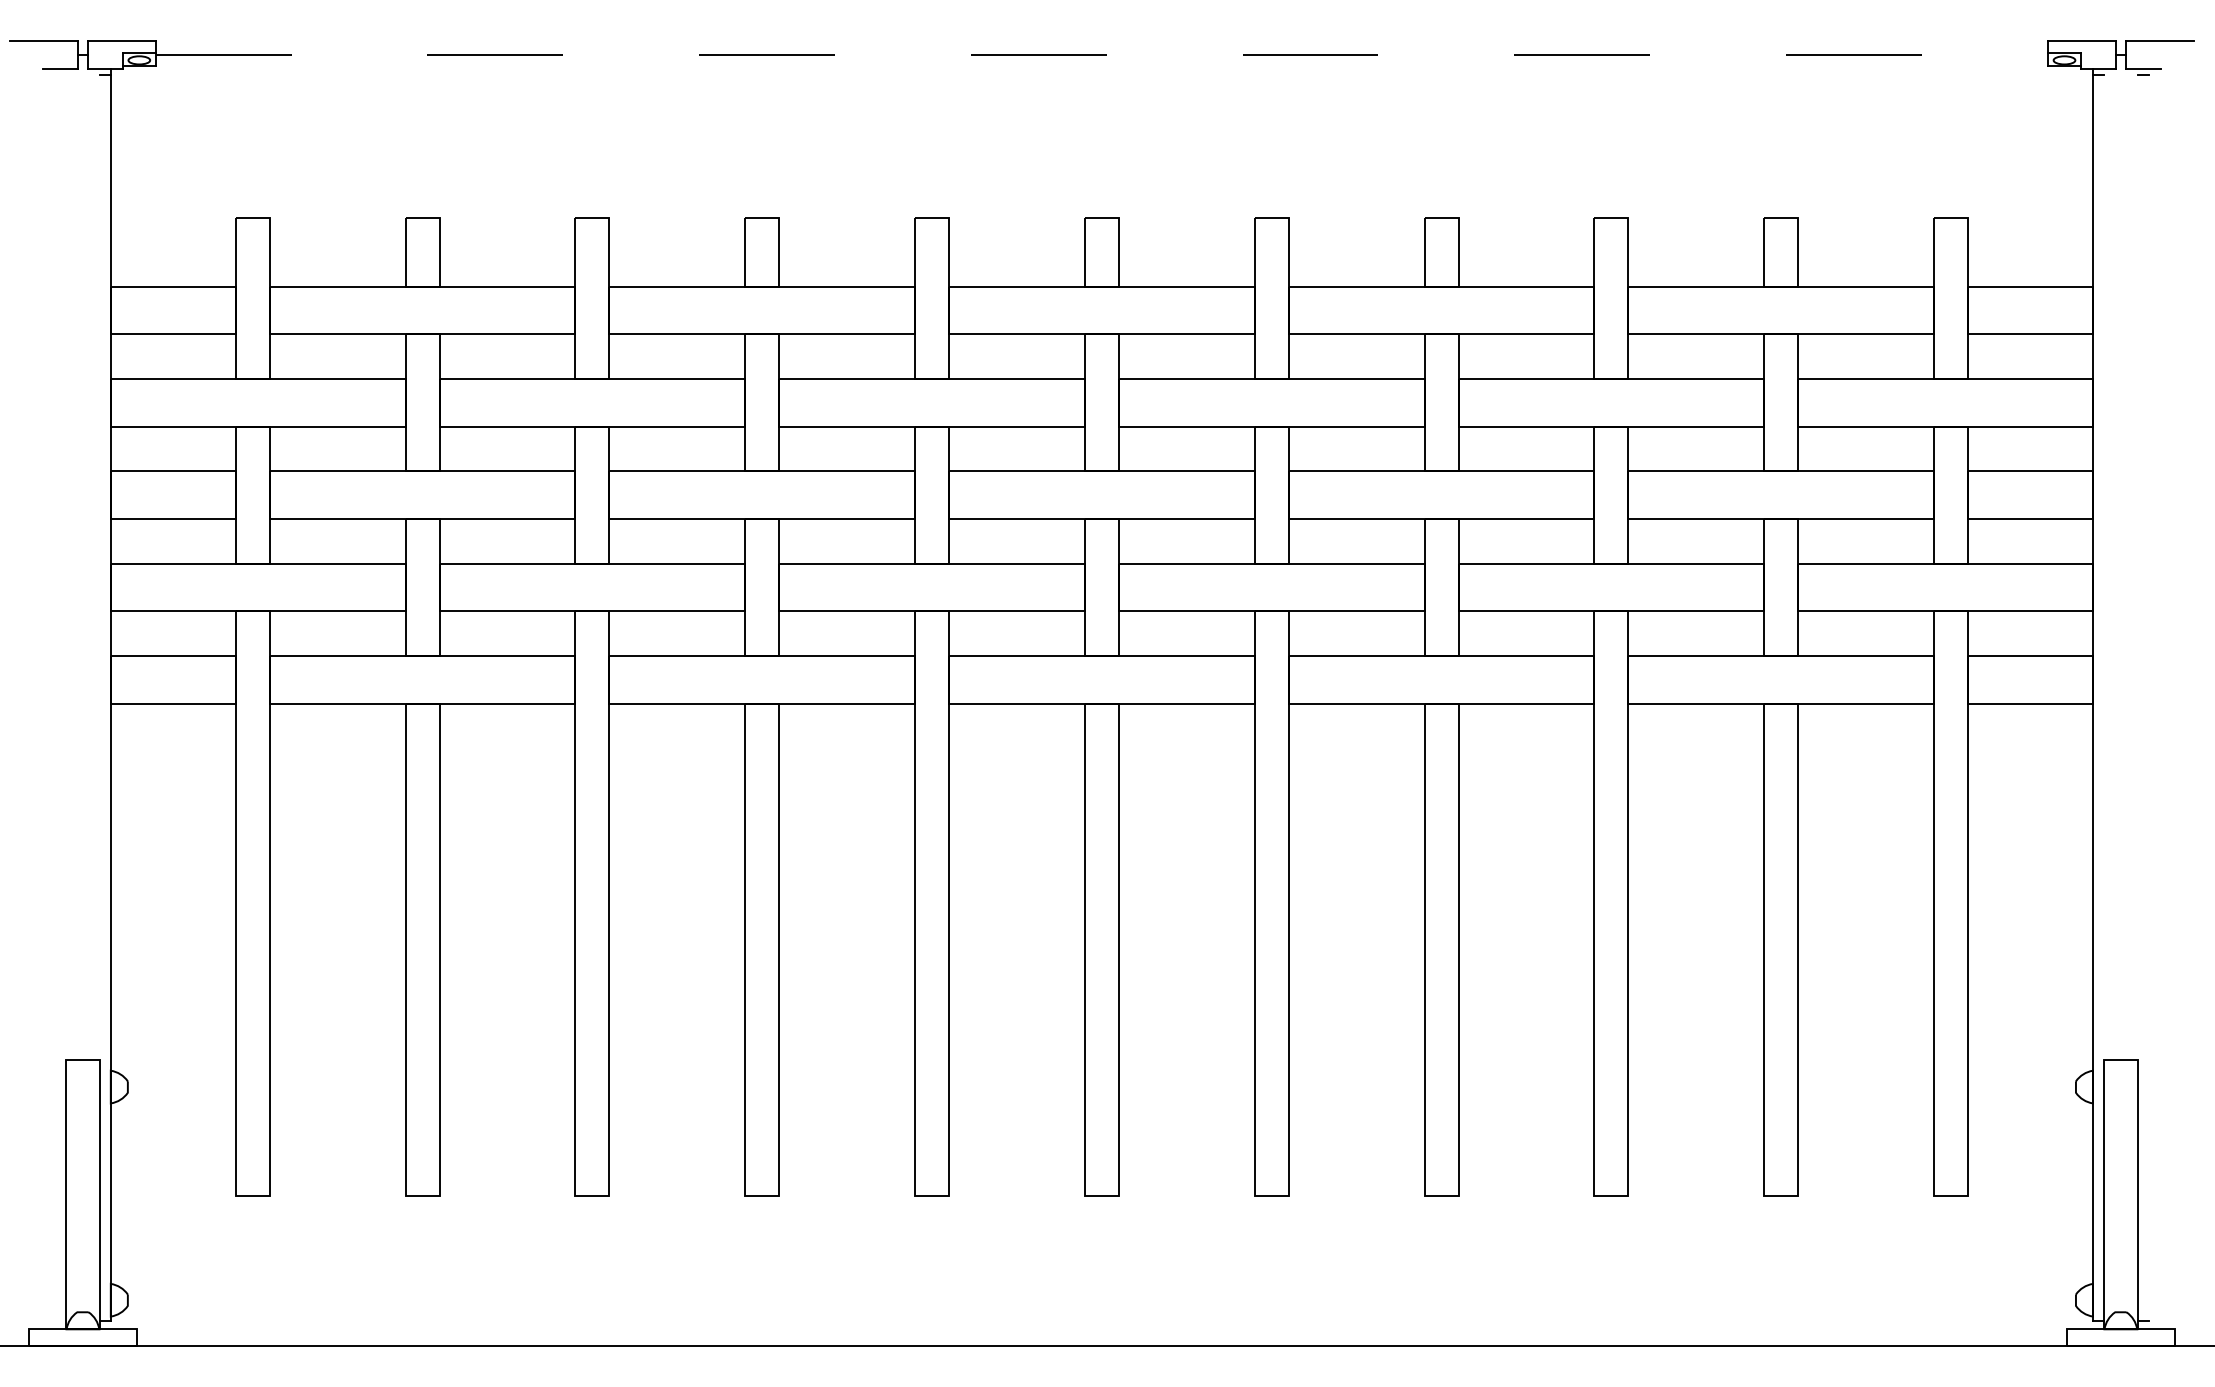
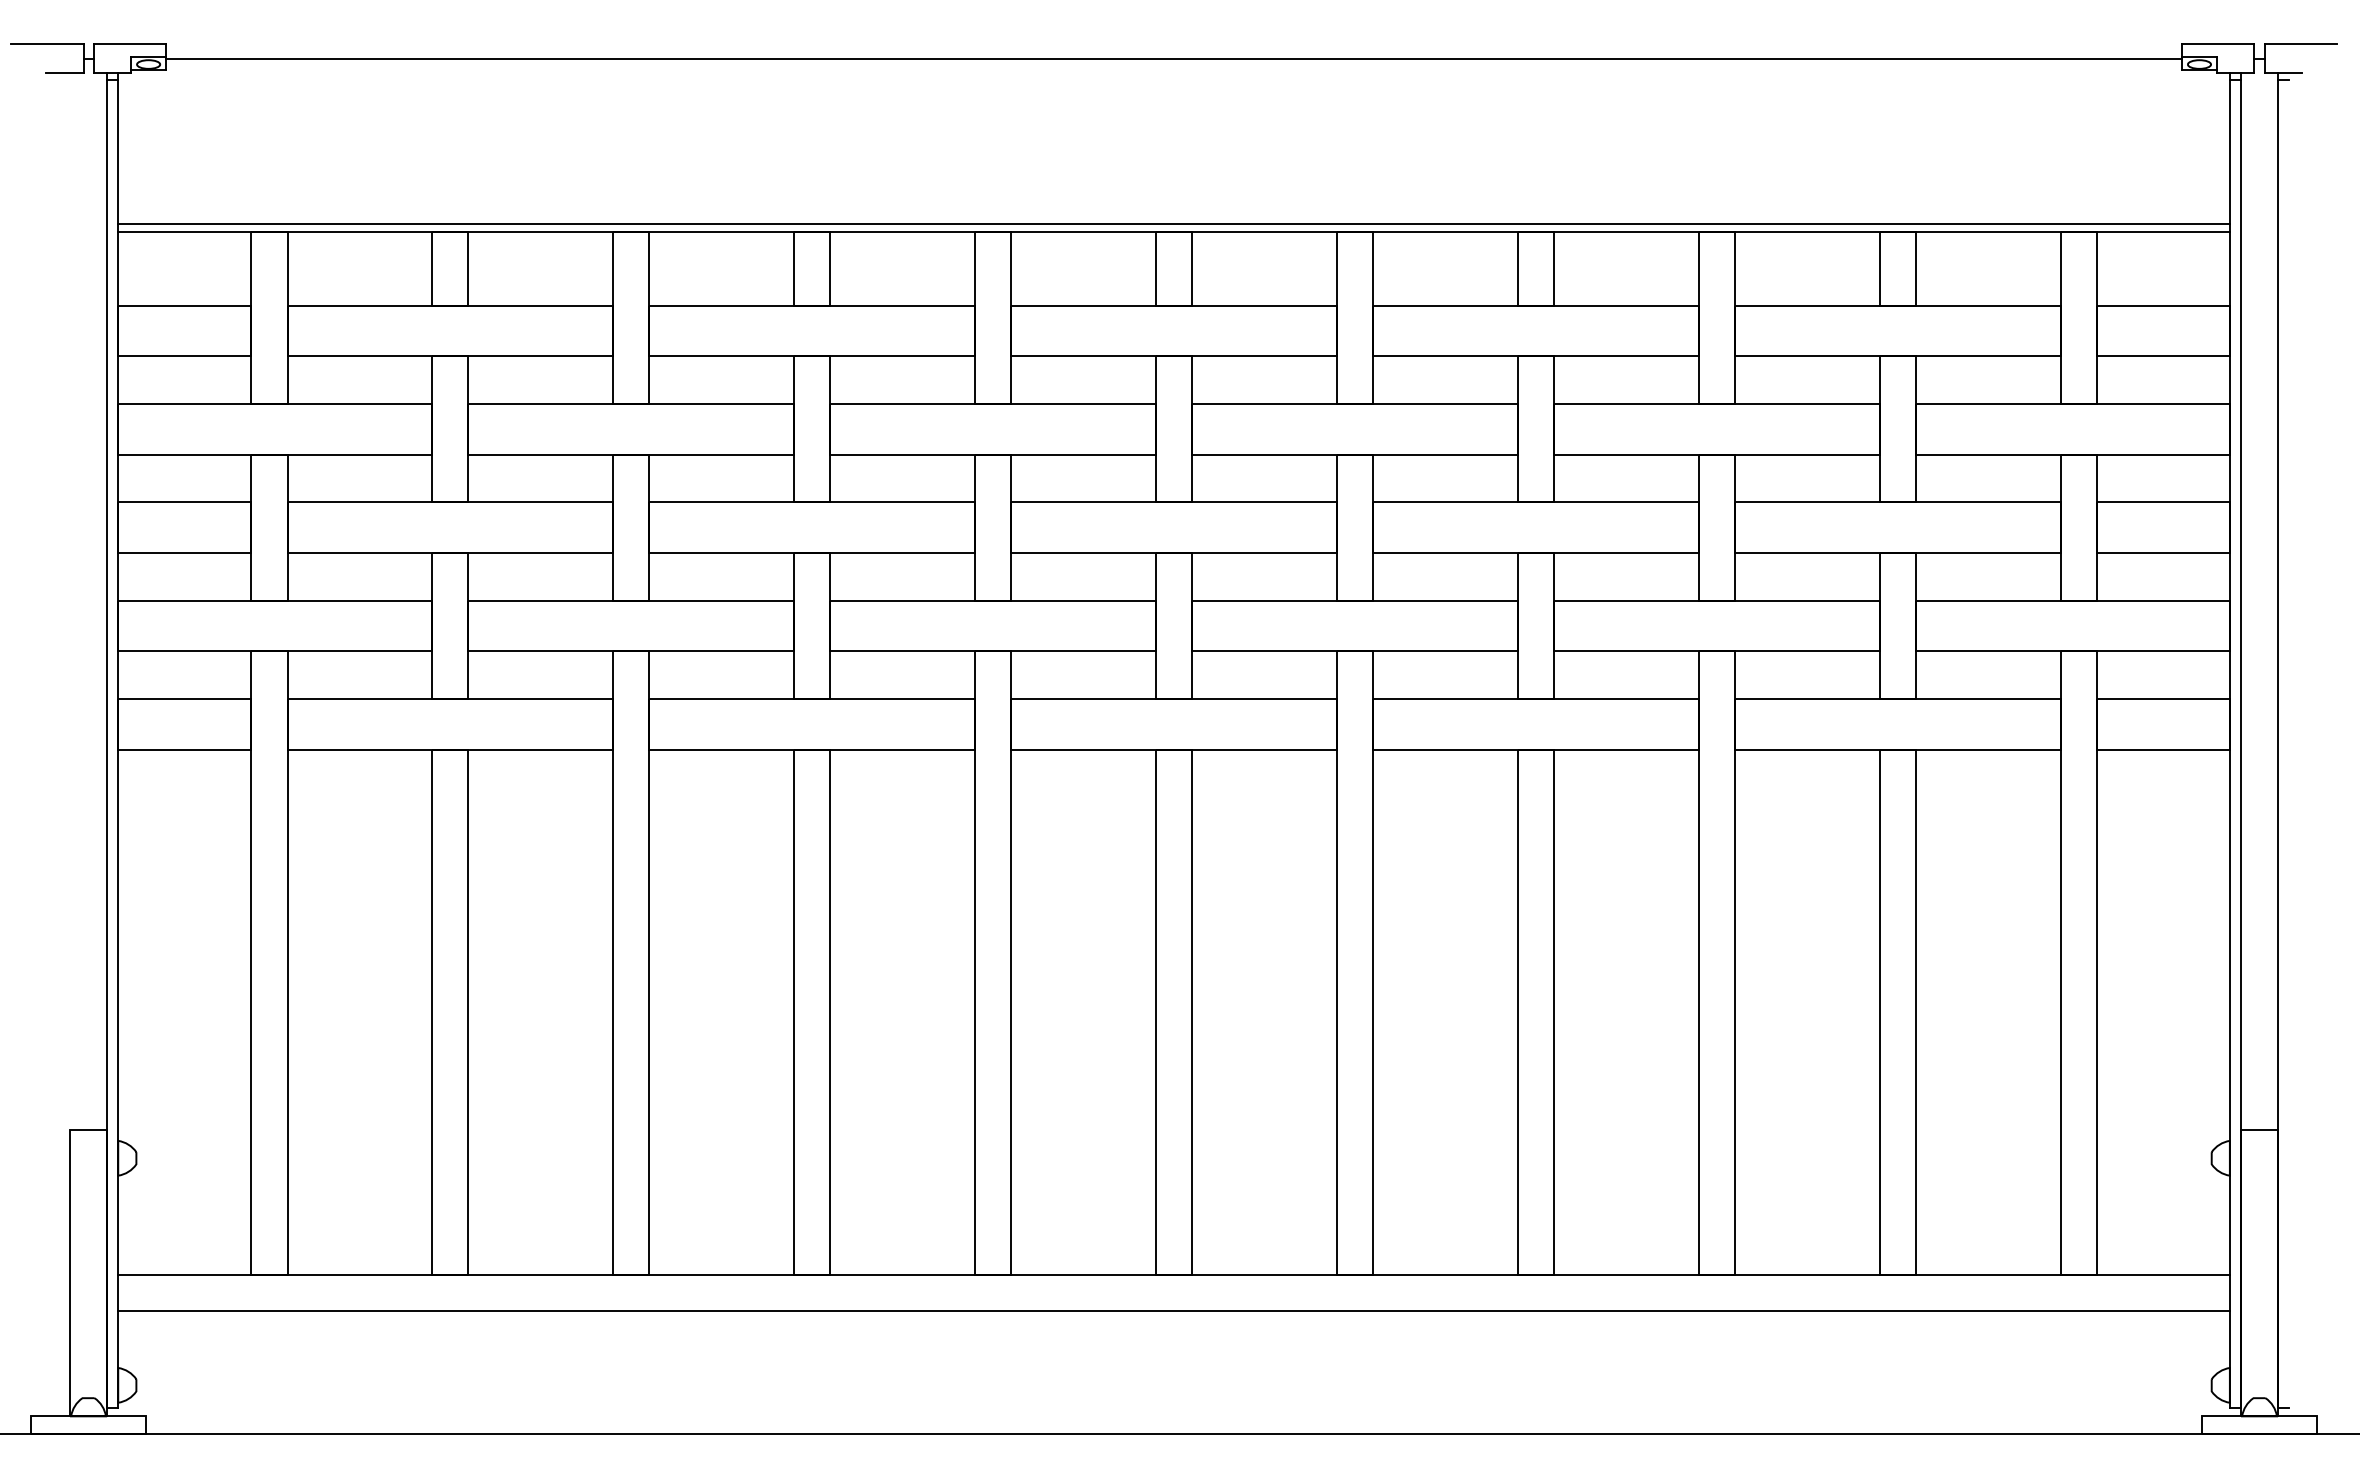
line: (1102, 54) -> (1174, 58), dashed -> solid
line: (1101, 209) -> (1173, 223), added
line: (1101, 218) -> (1173, 232), added
line: (99, 694) -> (106, 740), added
line: (2103, 694) -> (2241, 740), added
line: (2137, 694) -> (2277, 740), added
line: (1101, 1196) -> (1173, 1274), added
line: (1101, 1229) -> (1173, 1310), added

